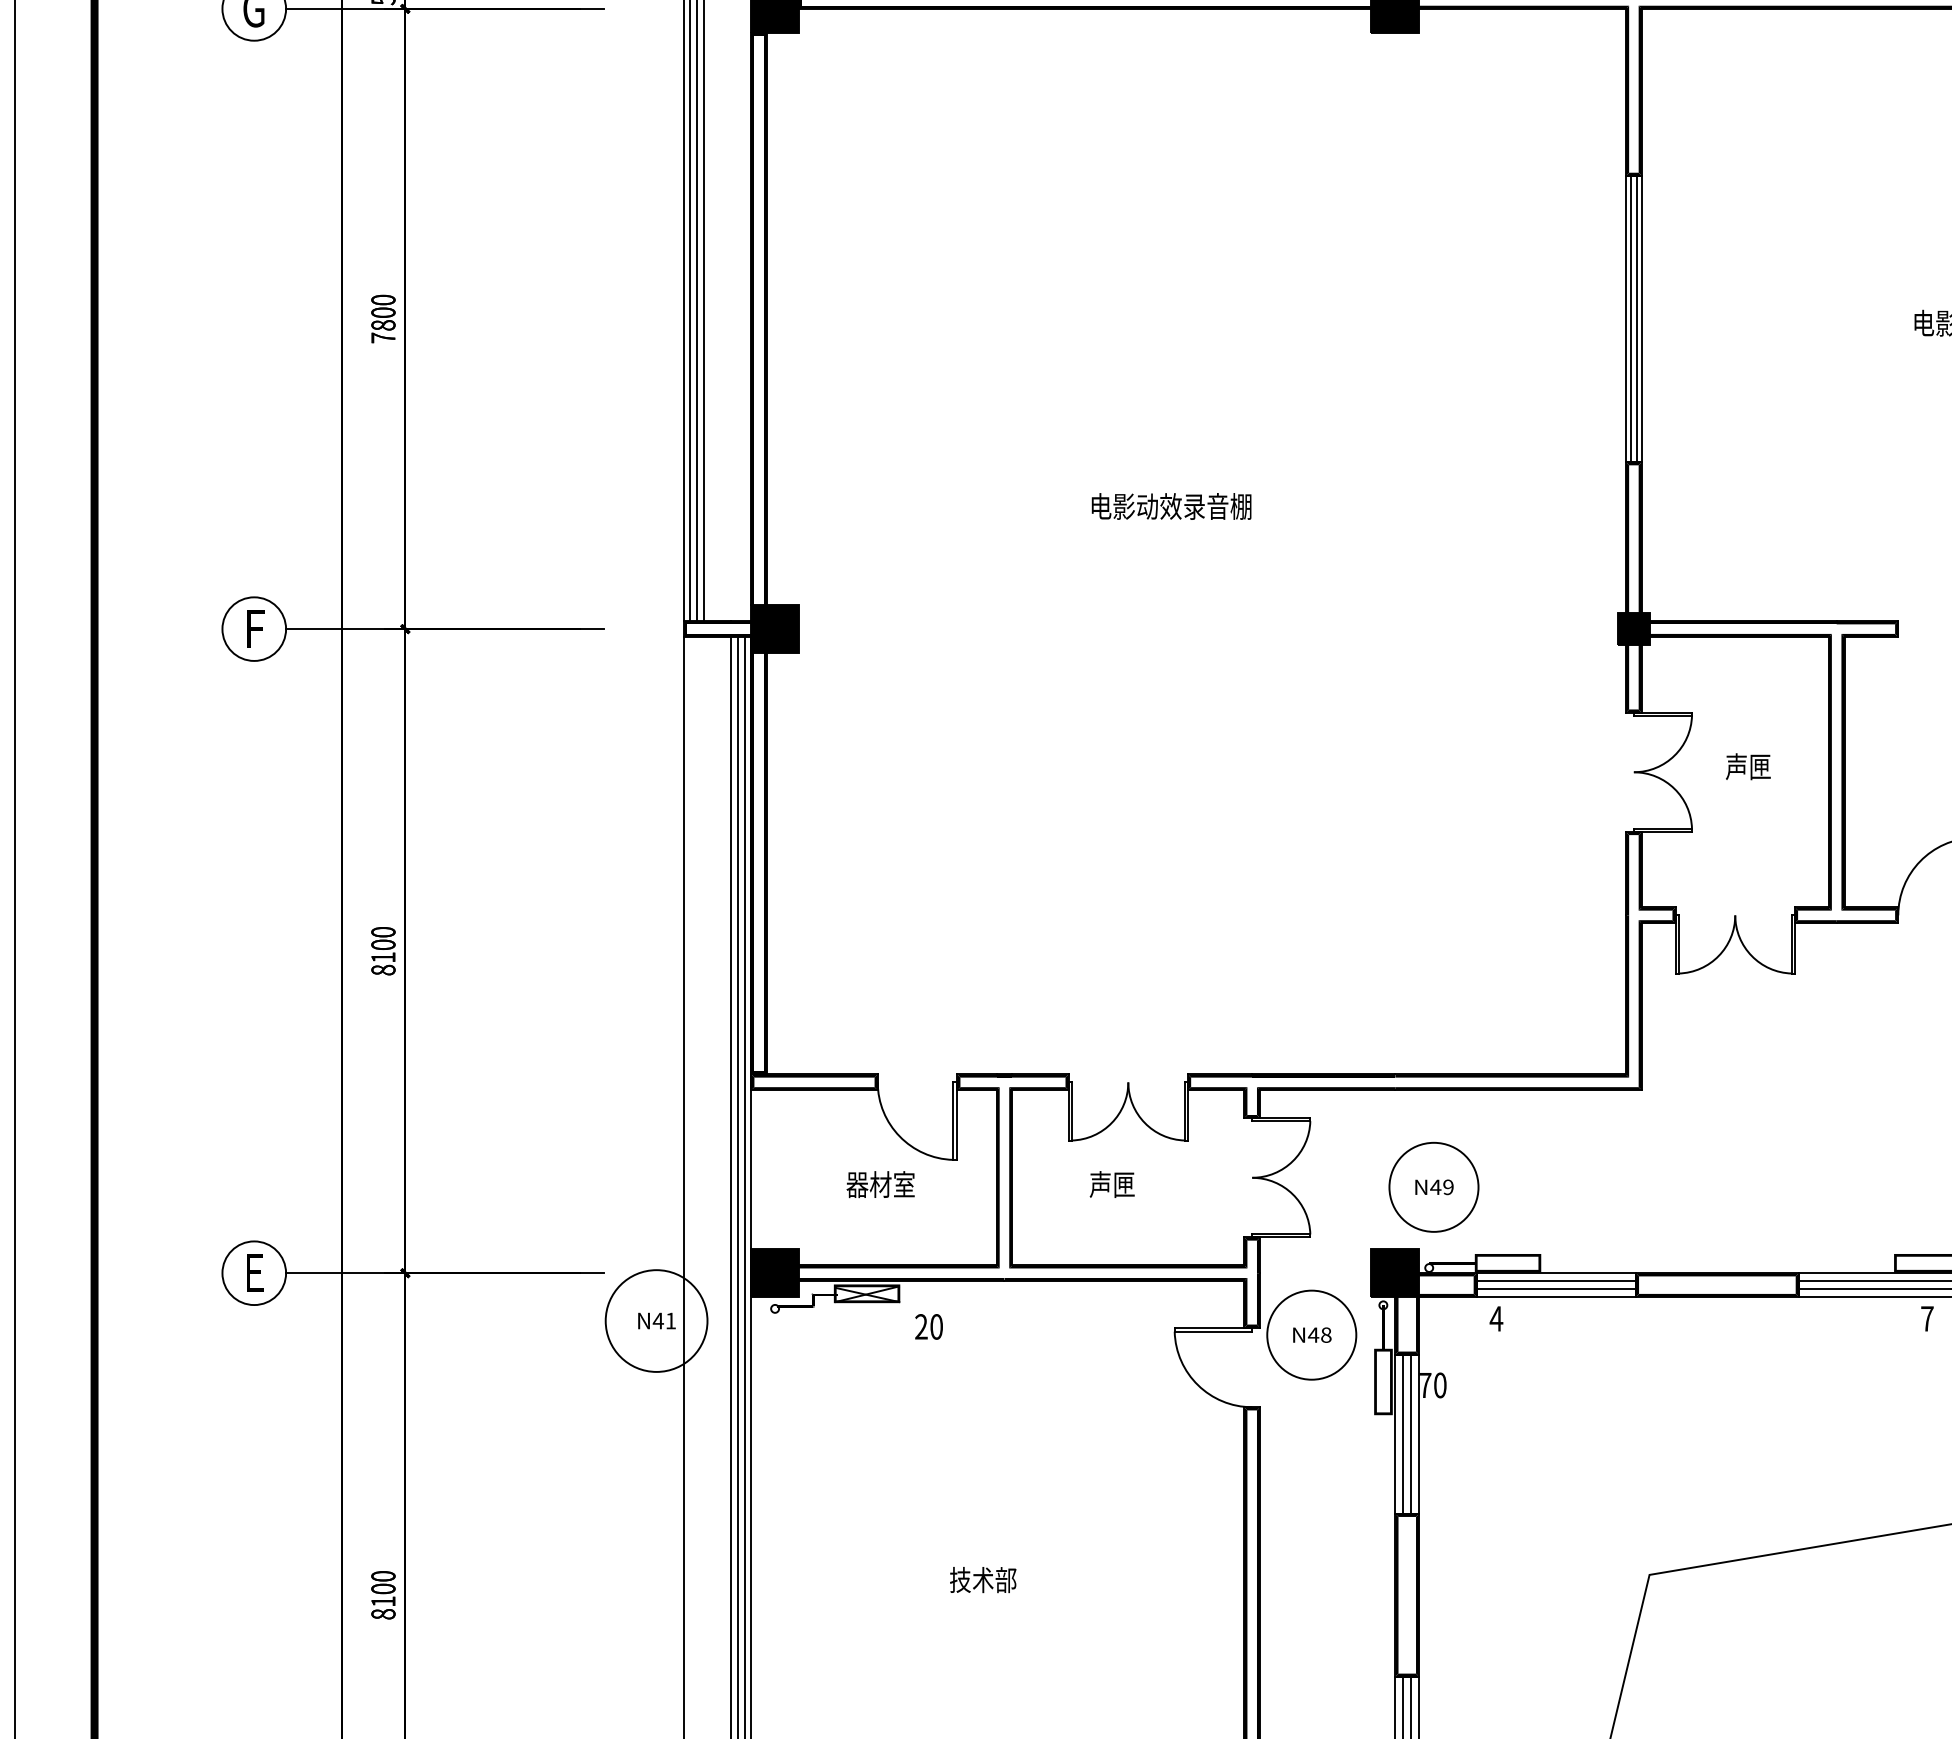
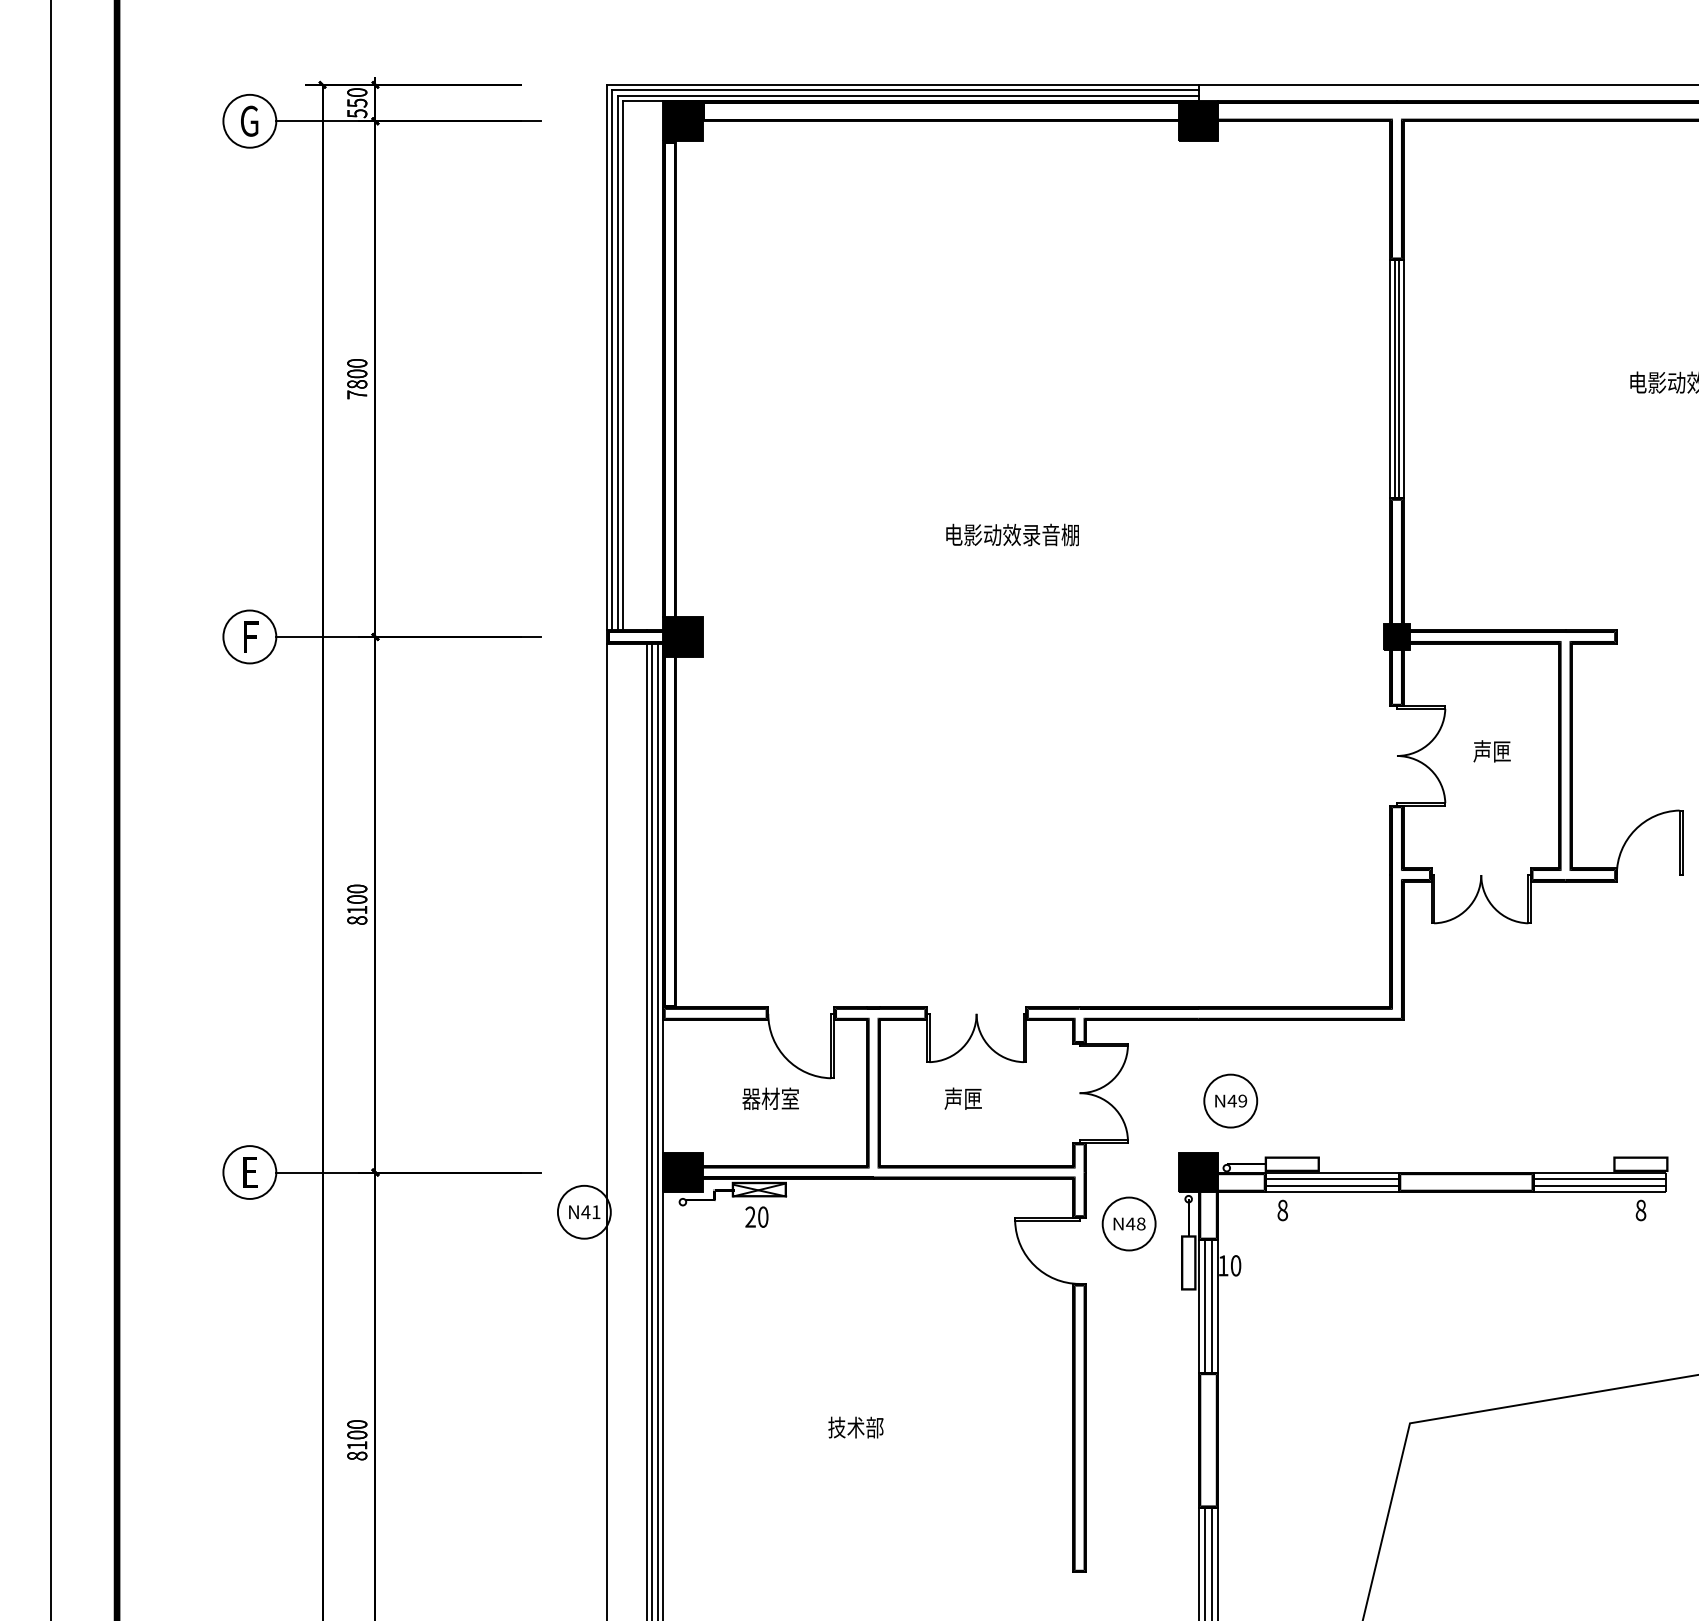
circle: (1433, 1186) -> (1230, 1100), size x0.71
text: (1496, 1318) -> (1282, 1210), 4 -> 8
text: (1926, 1318) -> (1640, 1210), 7 -> 8
circle: (655, 1320) -> (583, 1211), size x0.62
text: (928, 1326) -> (756, 1216), moved
circle: (1311, 1334) -> (1128, 1223), size x0.71
text: (1425, 1385) -> (1223, 1265), 70 -> 10

